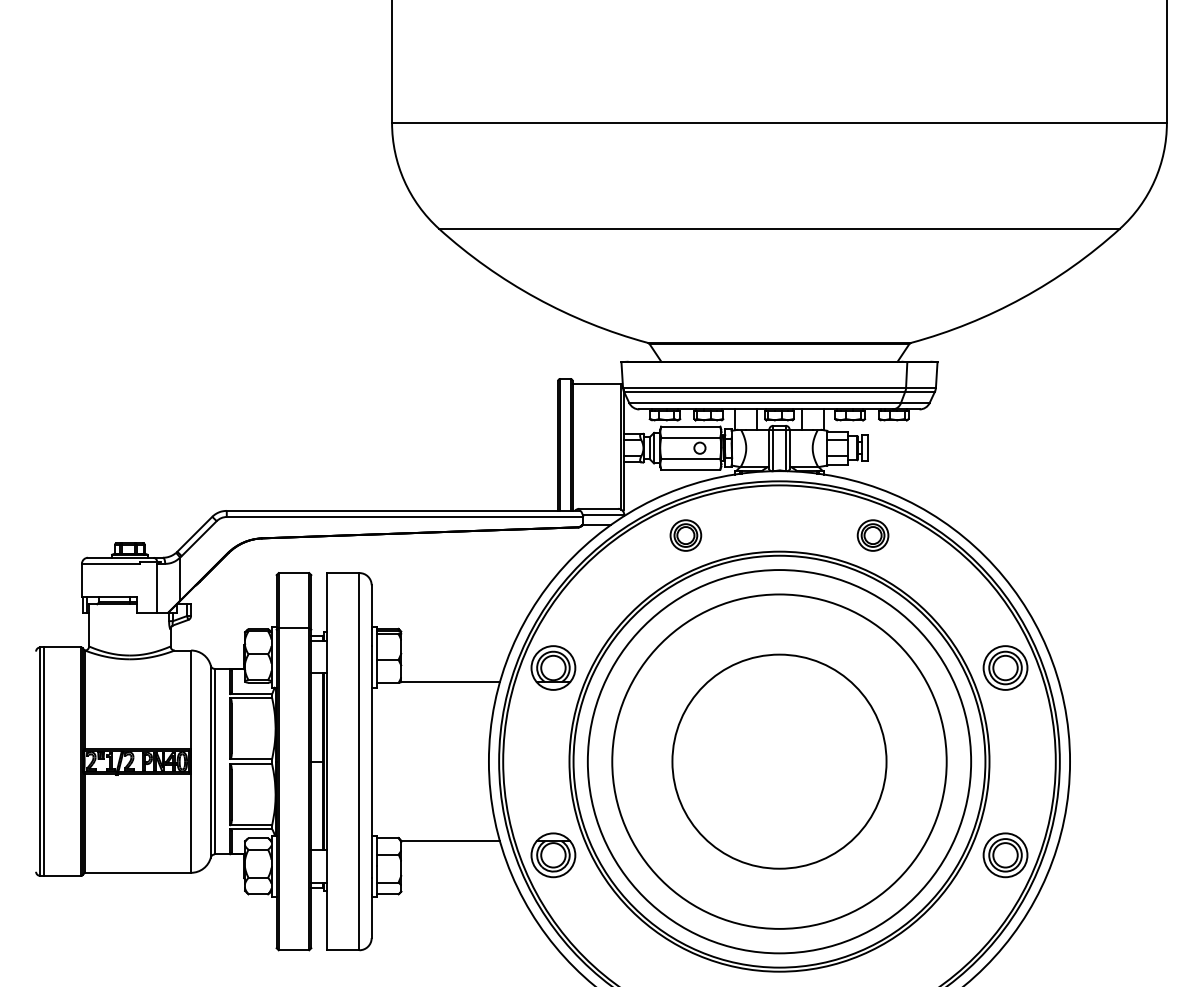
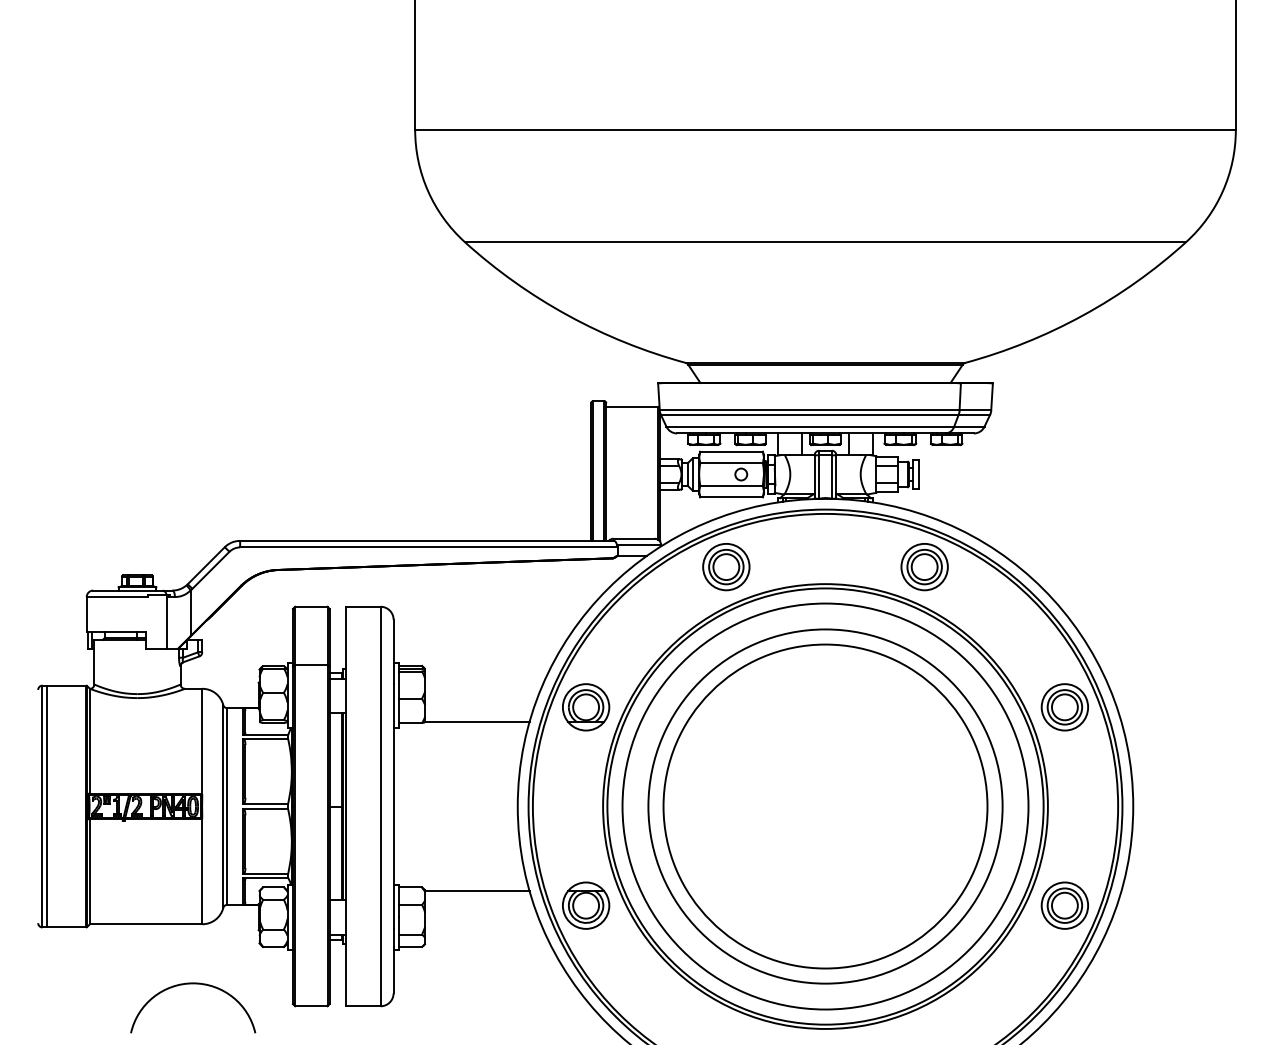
part: (685, 535) -> (725, 566), size x1.43
part: (872, 535) -> (924, 566), size x1.43
circle: (779, 761) -> (825, 806), size x1.43
arc: (182, 929) -> (193, 984), added

